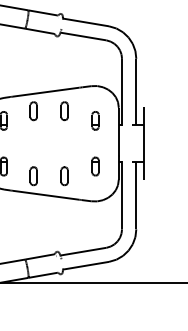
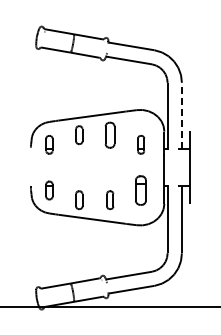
line: (135, 91) -> (181, 115), solid -> dashed
part: (64, 110) -> (110, 134), size x1.4
part: (95, 166) -> (141, 190), size x1.6

